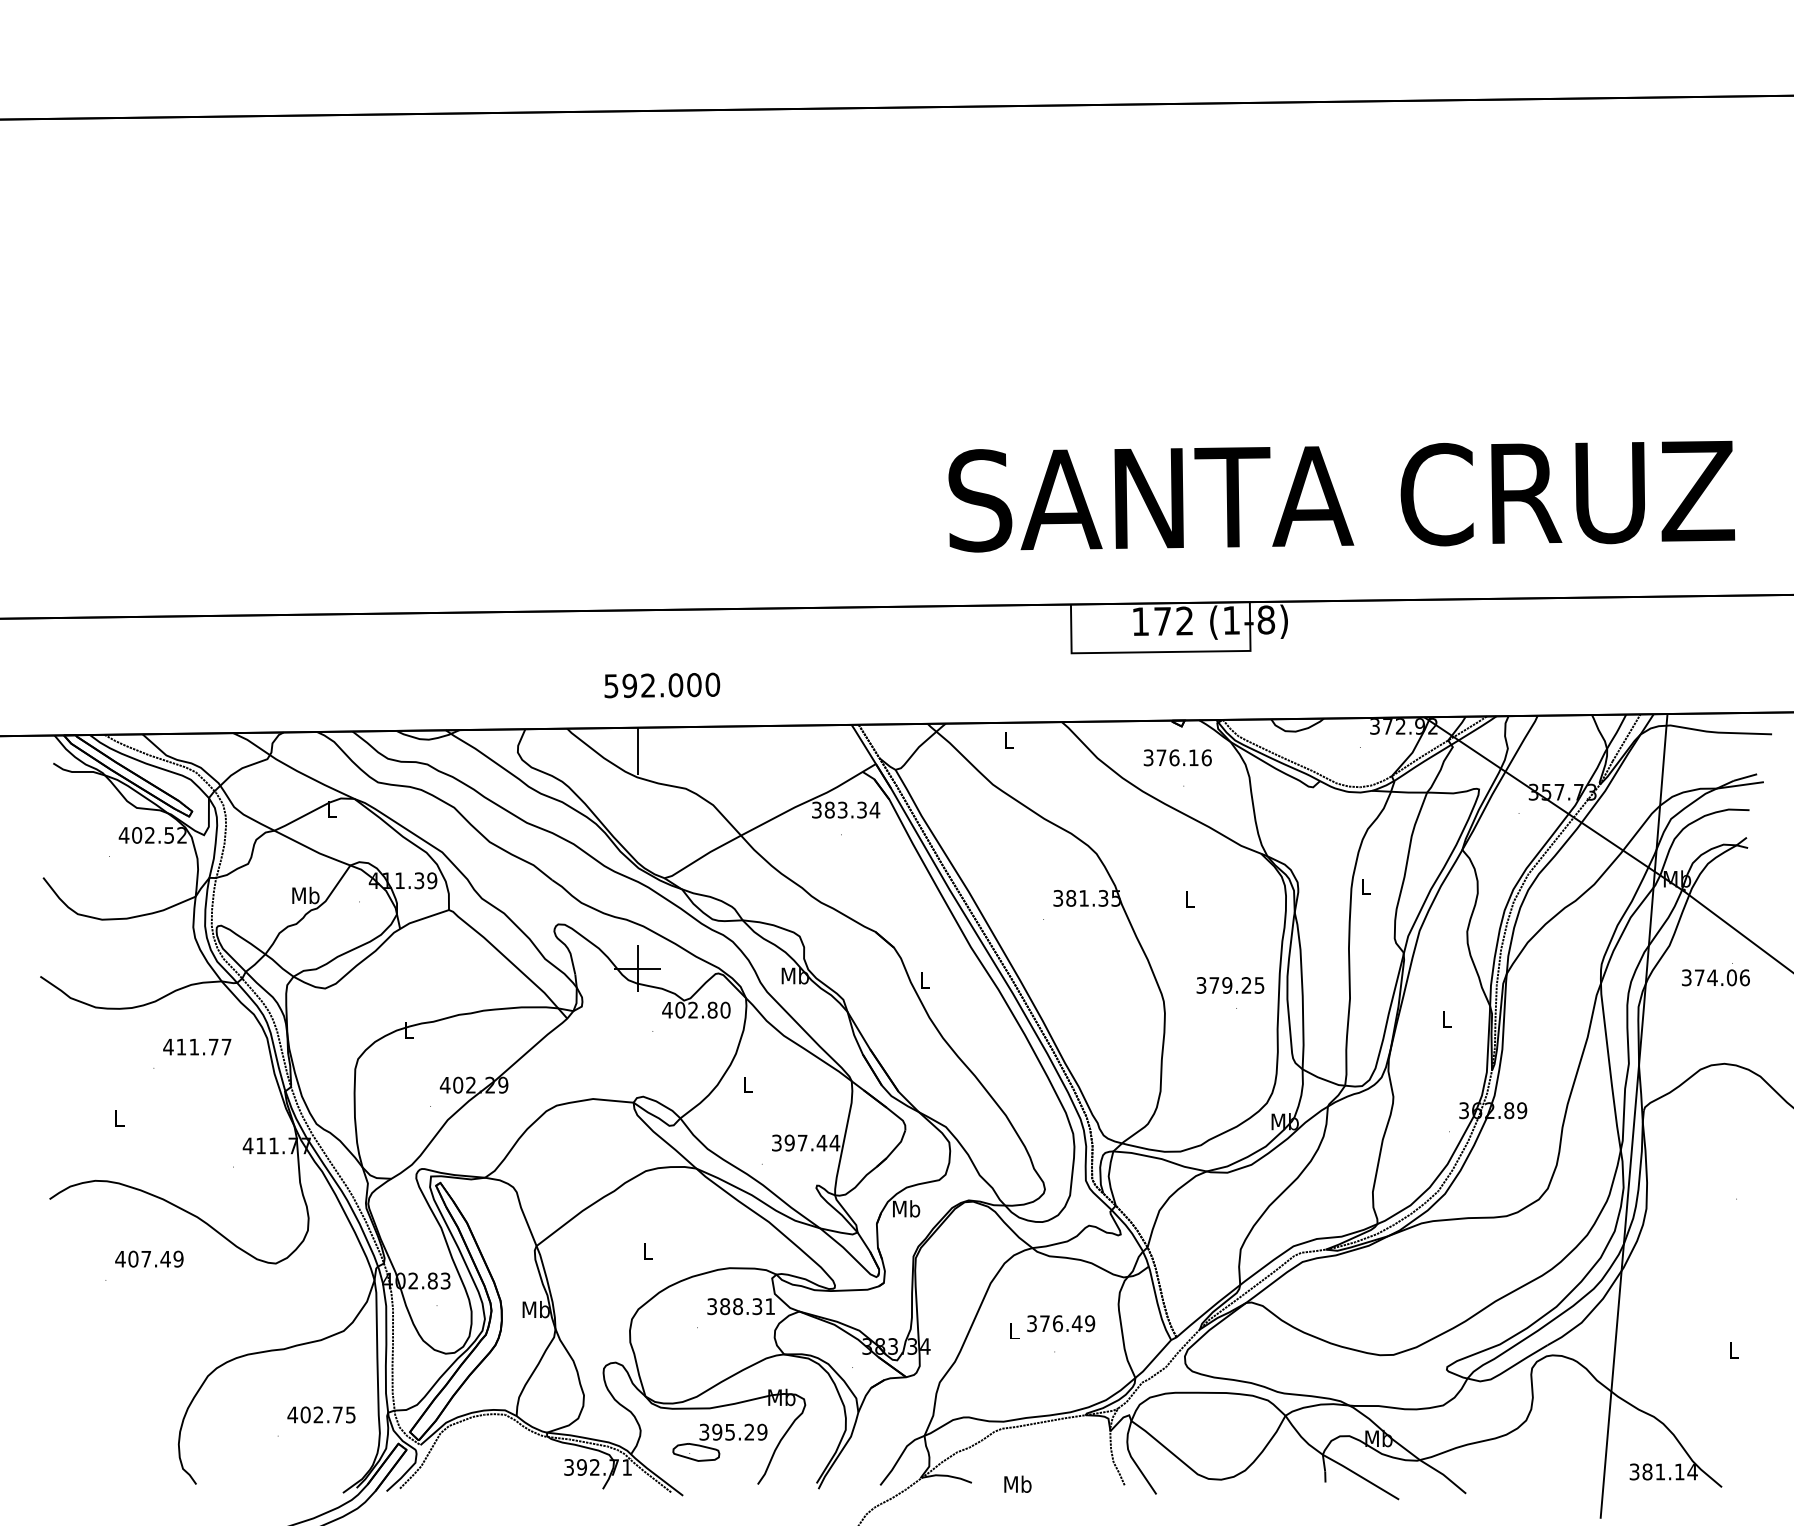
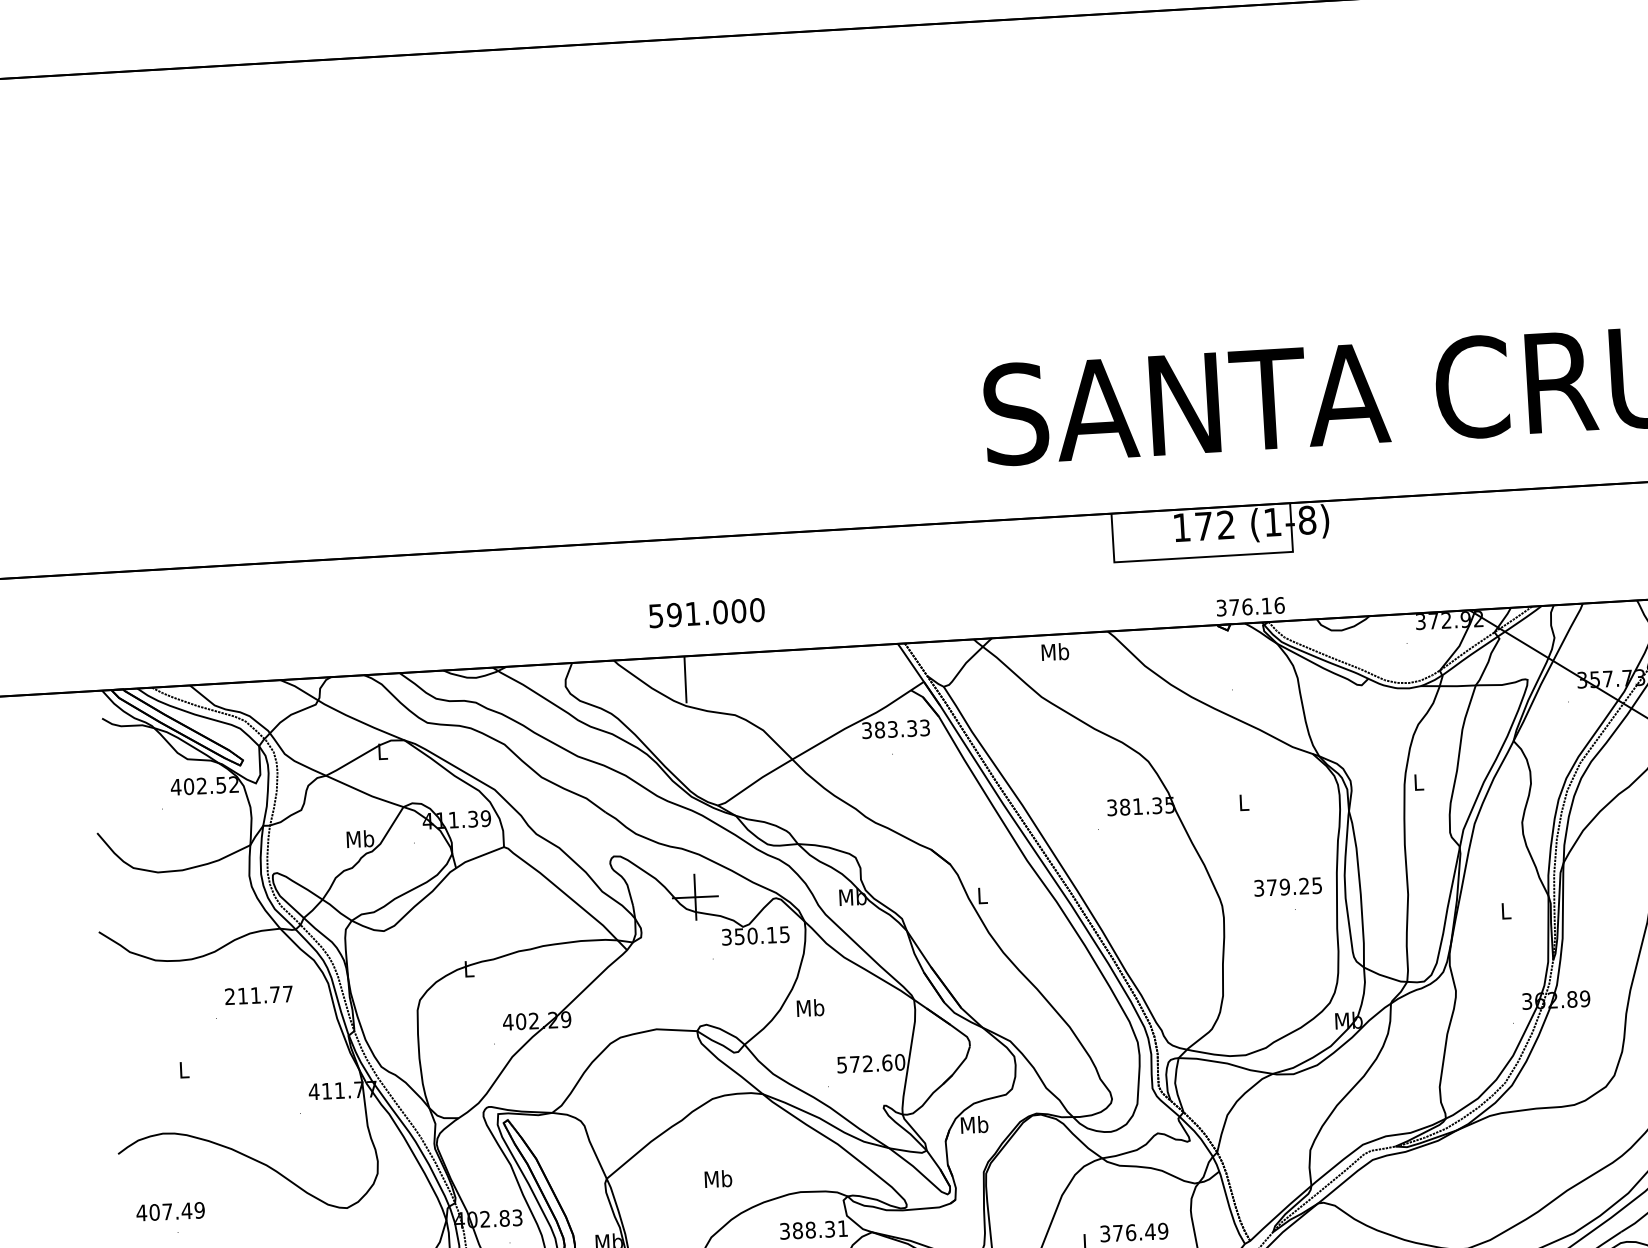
text: (647, 685) -> (692, 613), 592.000 -> 591.000
text: (1008, 739) -> (1055, 651), L -> Mb
text: (1177, 757) -> (1250, 606), moved
text: (874, 809) -> (924, 727), 383.34 -> 383.33
text: (696, 1009) -> (755, 935), 402.80 -> 350.15
text: (168, 1046) -> (230, 996), 411.77 -> 211.77
text: (747, 1084) -> (810, 1007), L -> Mb
text: (806, 1142) -> (871, 1063), 397.44 -> 572.60
text: (647, 1250) -> (717, 1178), L -> Mb
text: (149, 1258) -> (170, 1211), moved

